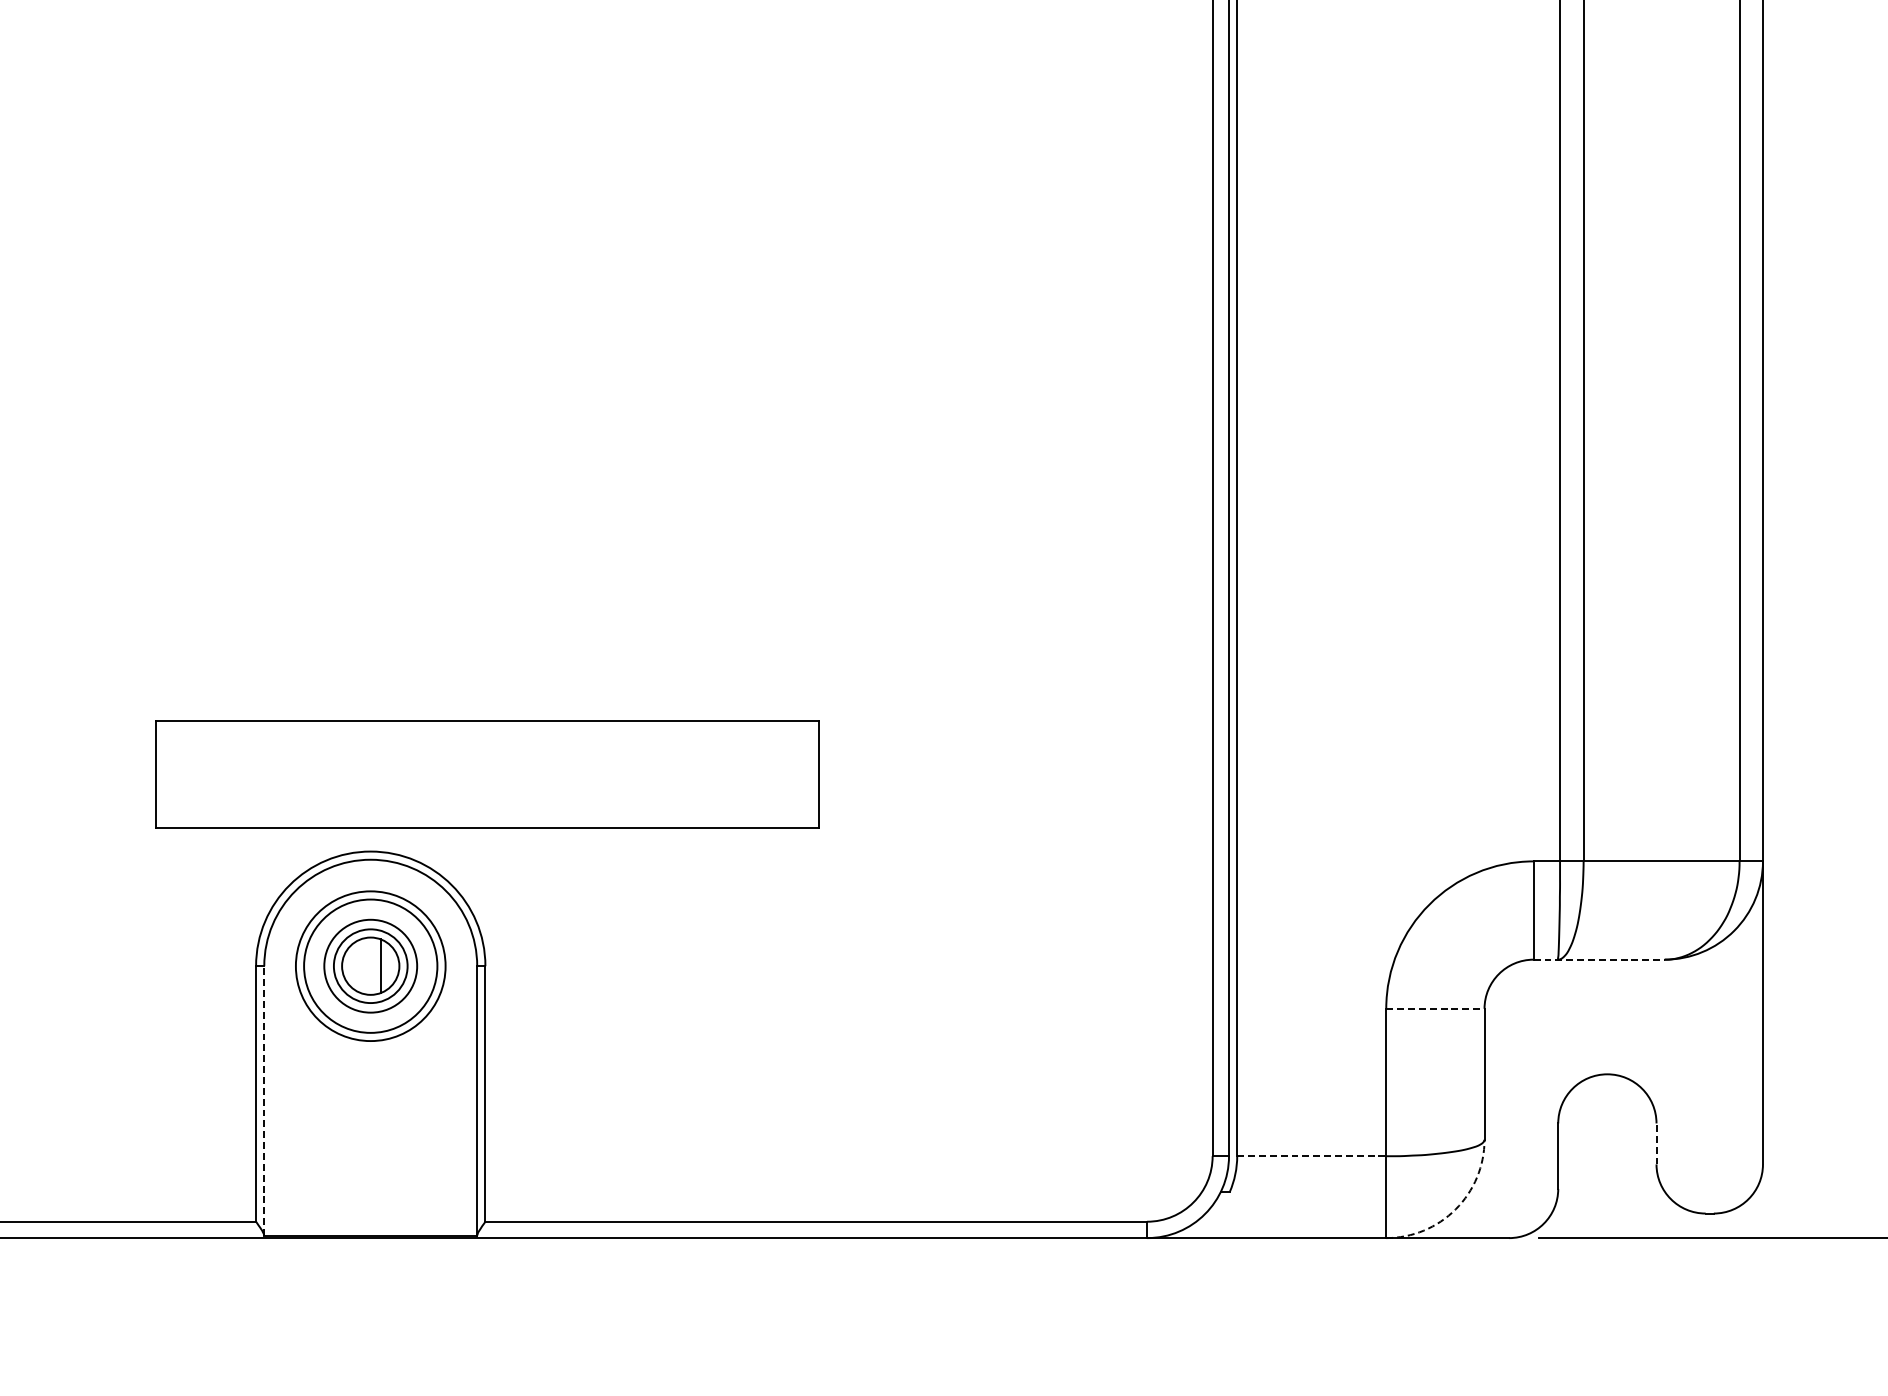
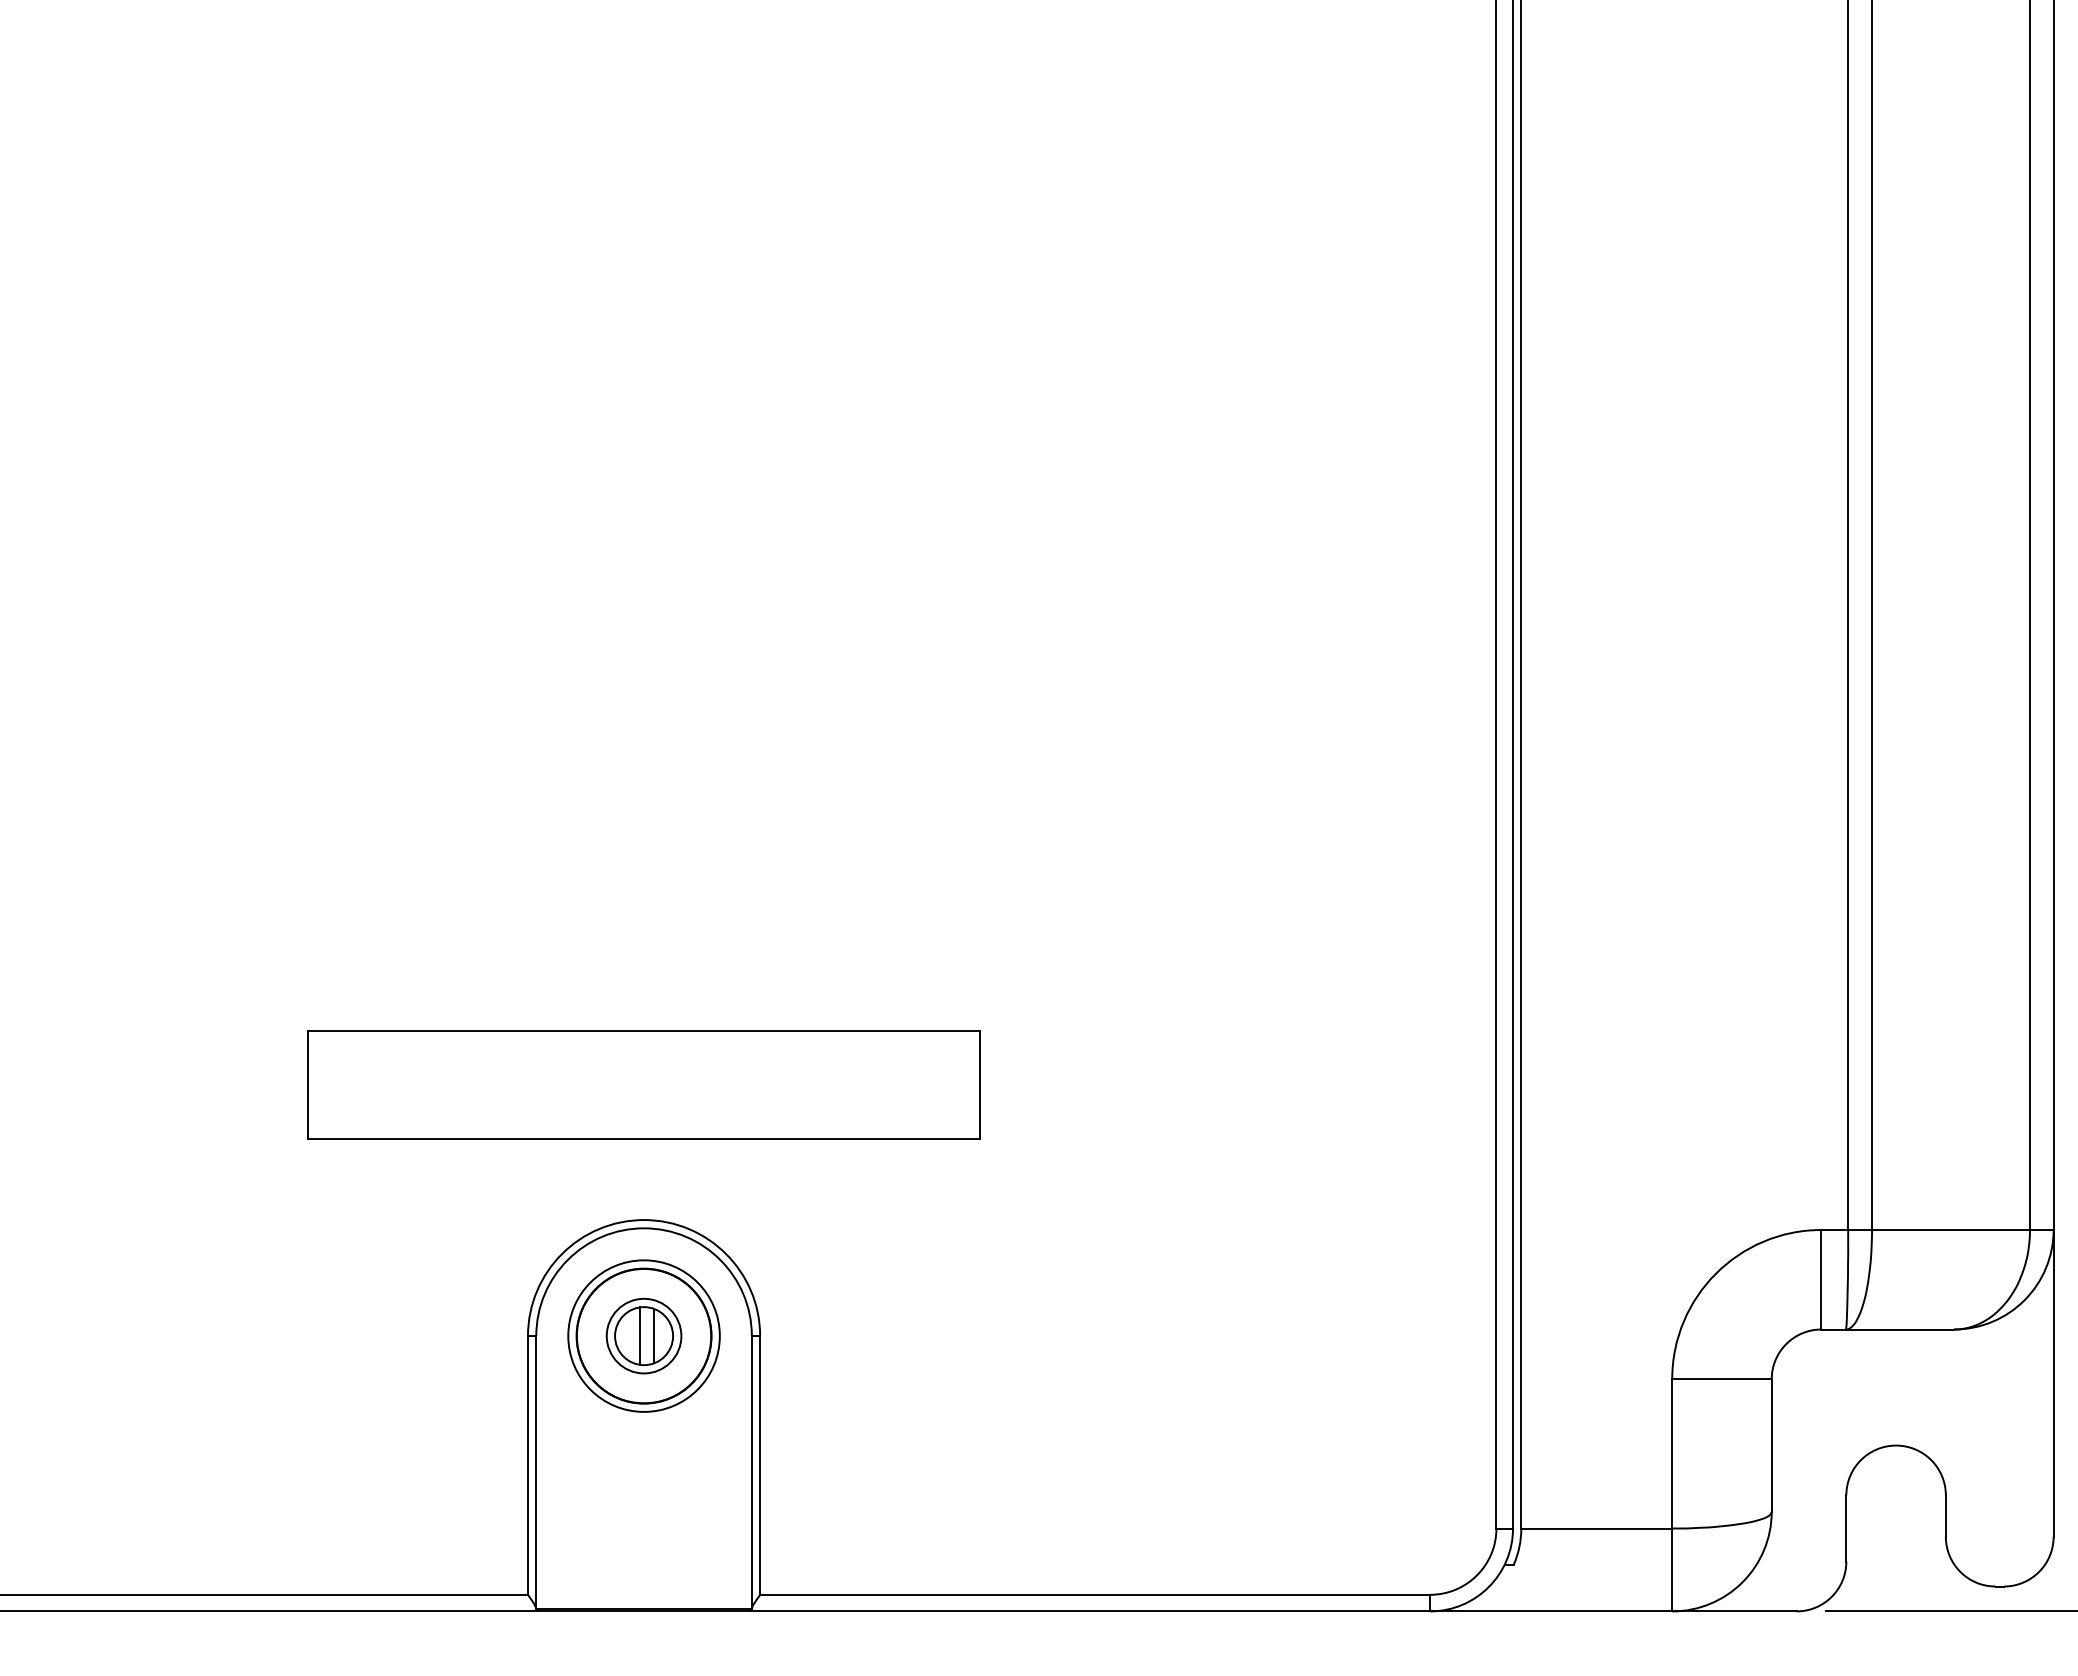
part: (486, 773) -> (643, 1084), moved
line: (1599, 959) -> (1888, 1329), dashed -> solid
line: (367, 965) -> (640, 1335), added
circle: (370, 965) -> (643, 1335), size x1.43
line: (1434, 1009) -> (1721, 1379), dashed -> solid
line: (264, 1100) -> (536, 1472), dashed -> solid
line: (1656, 1144) -> (1945, 1516), dashed -> solid
line: (1312, 1156) -> (1597, 1528), dashed -> solid
arc: (1455, 1209) -> (1742, 1582), dashed -> solid

